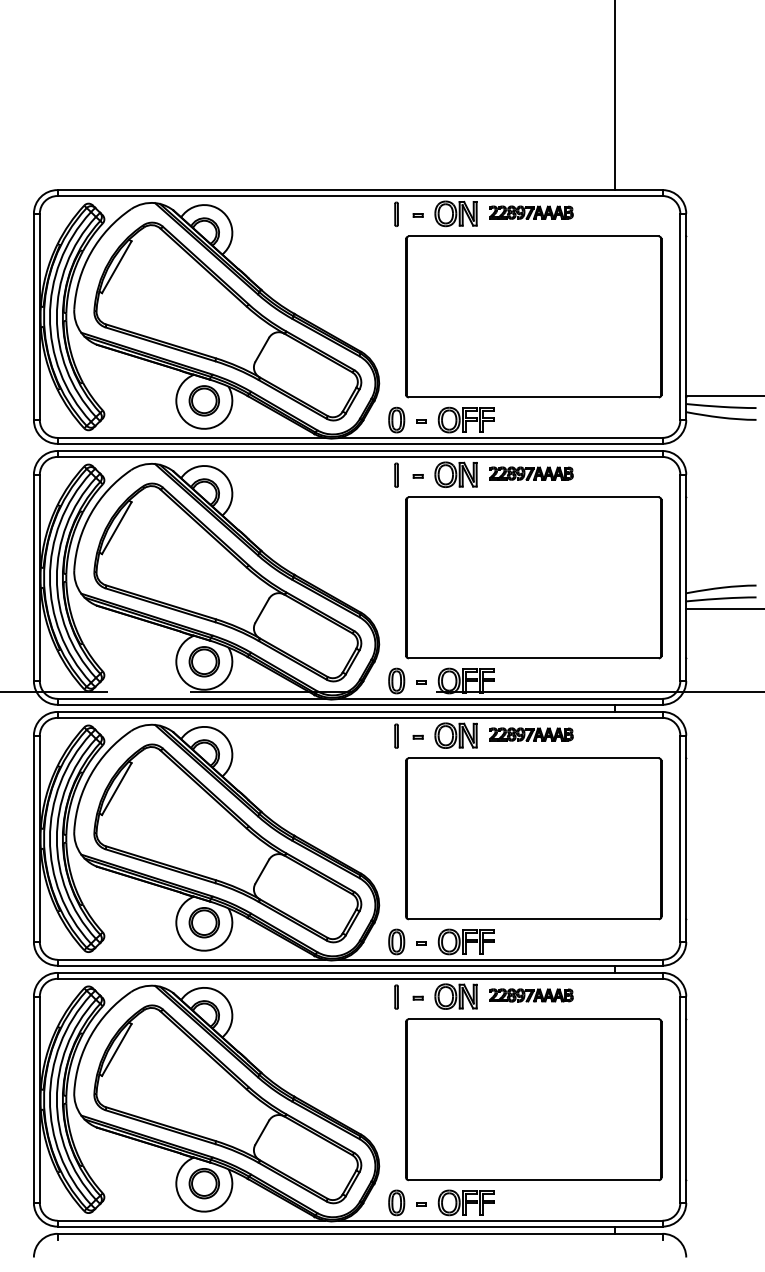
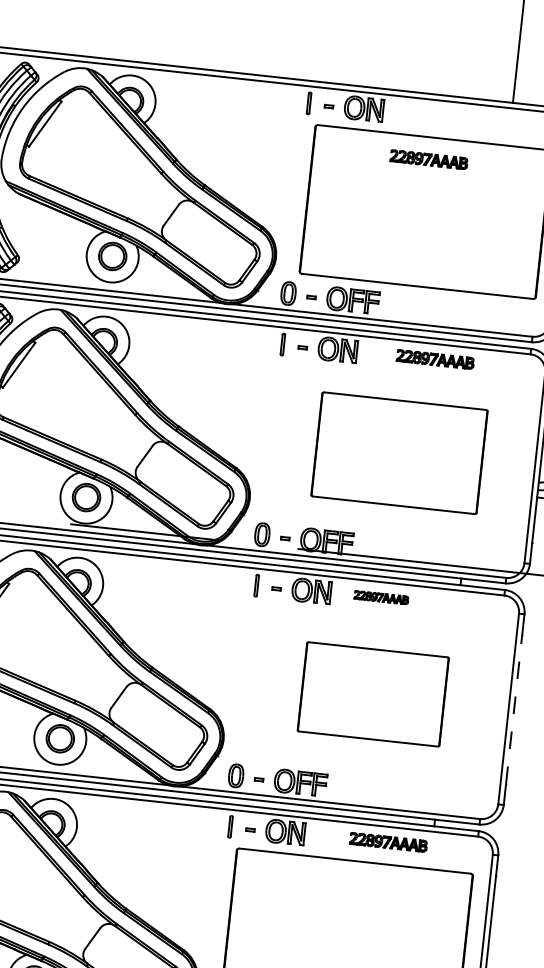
part: (531, 212) -> (429, 159), moved
part: (531, 473) -> (435, 359), moved
part: (533, 577) -> (399, 452), size x0.7
part: (531, 734) -> (381, 597), size x0.7
part: (533, 838) -> (372, 693), size x0.6
line: (686, 838) -> (514, 709), solid -> dashed
part: (531, 995) -> (388, 842), moved

